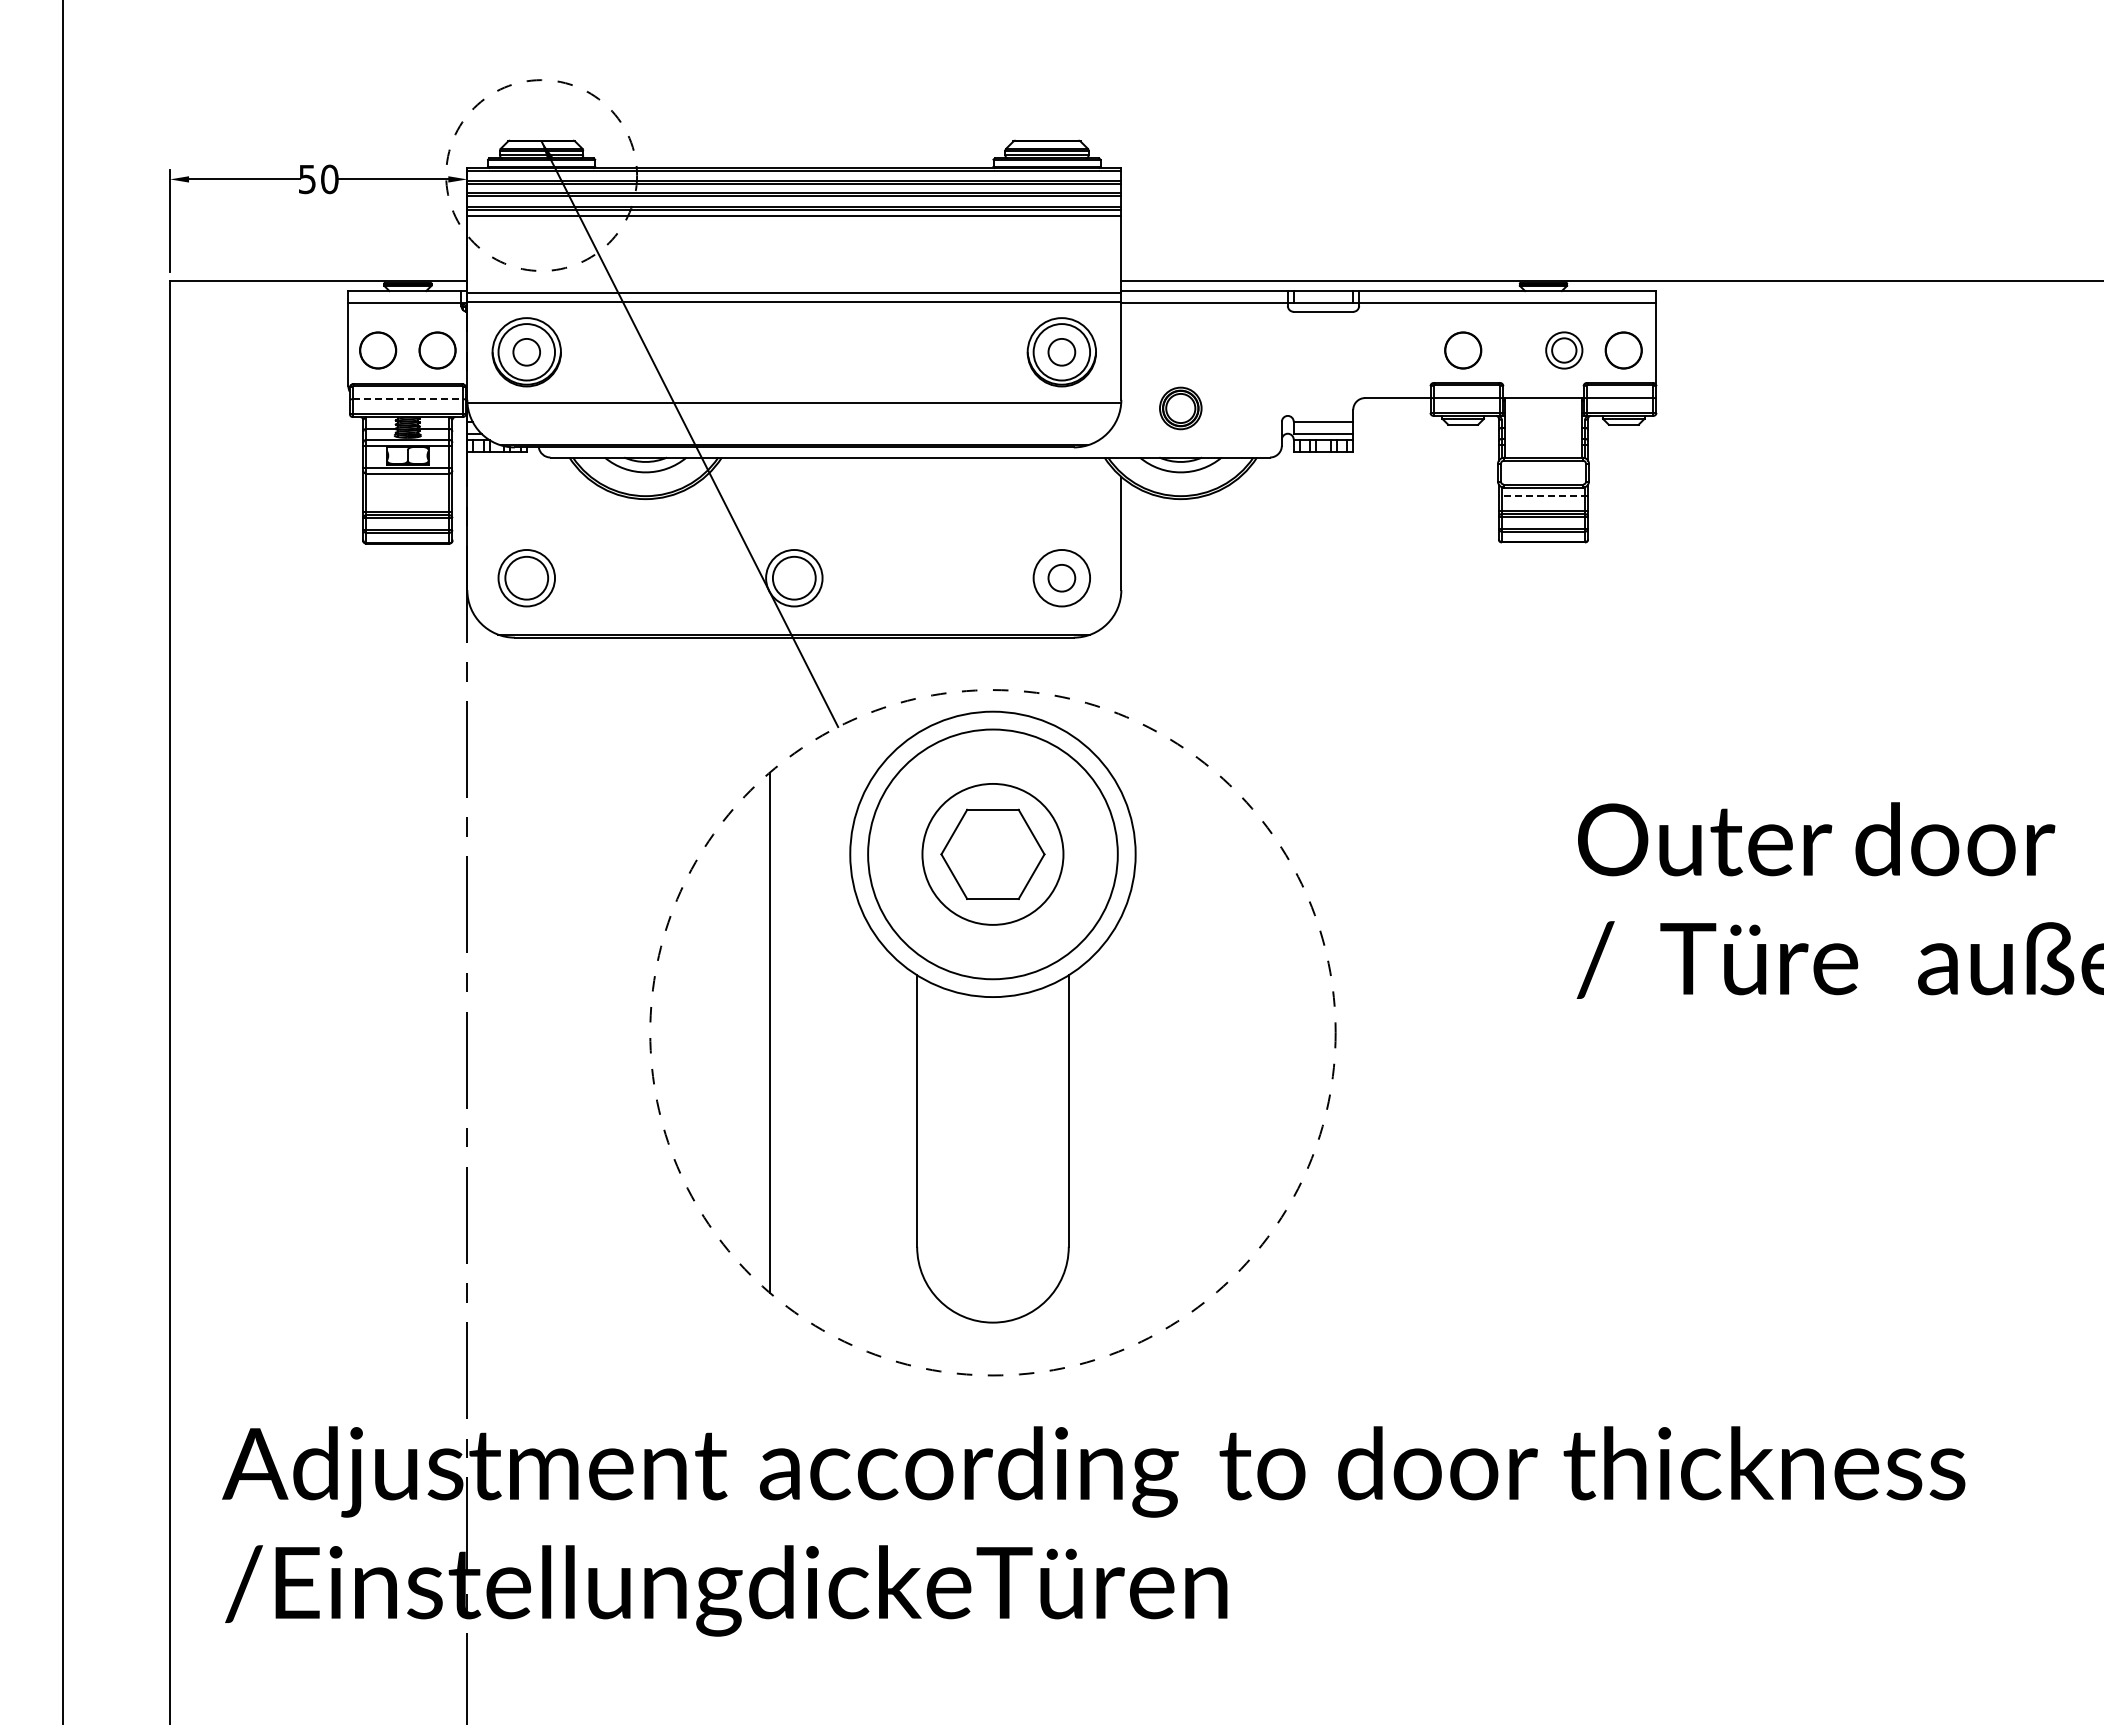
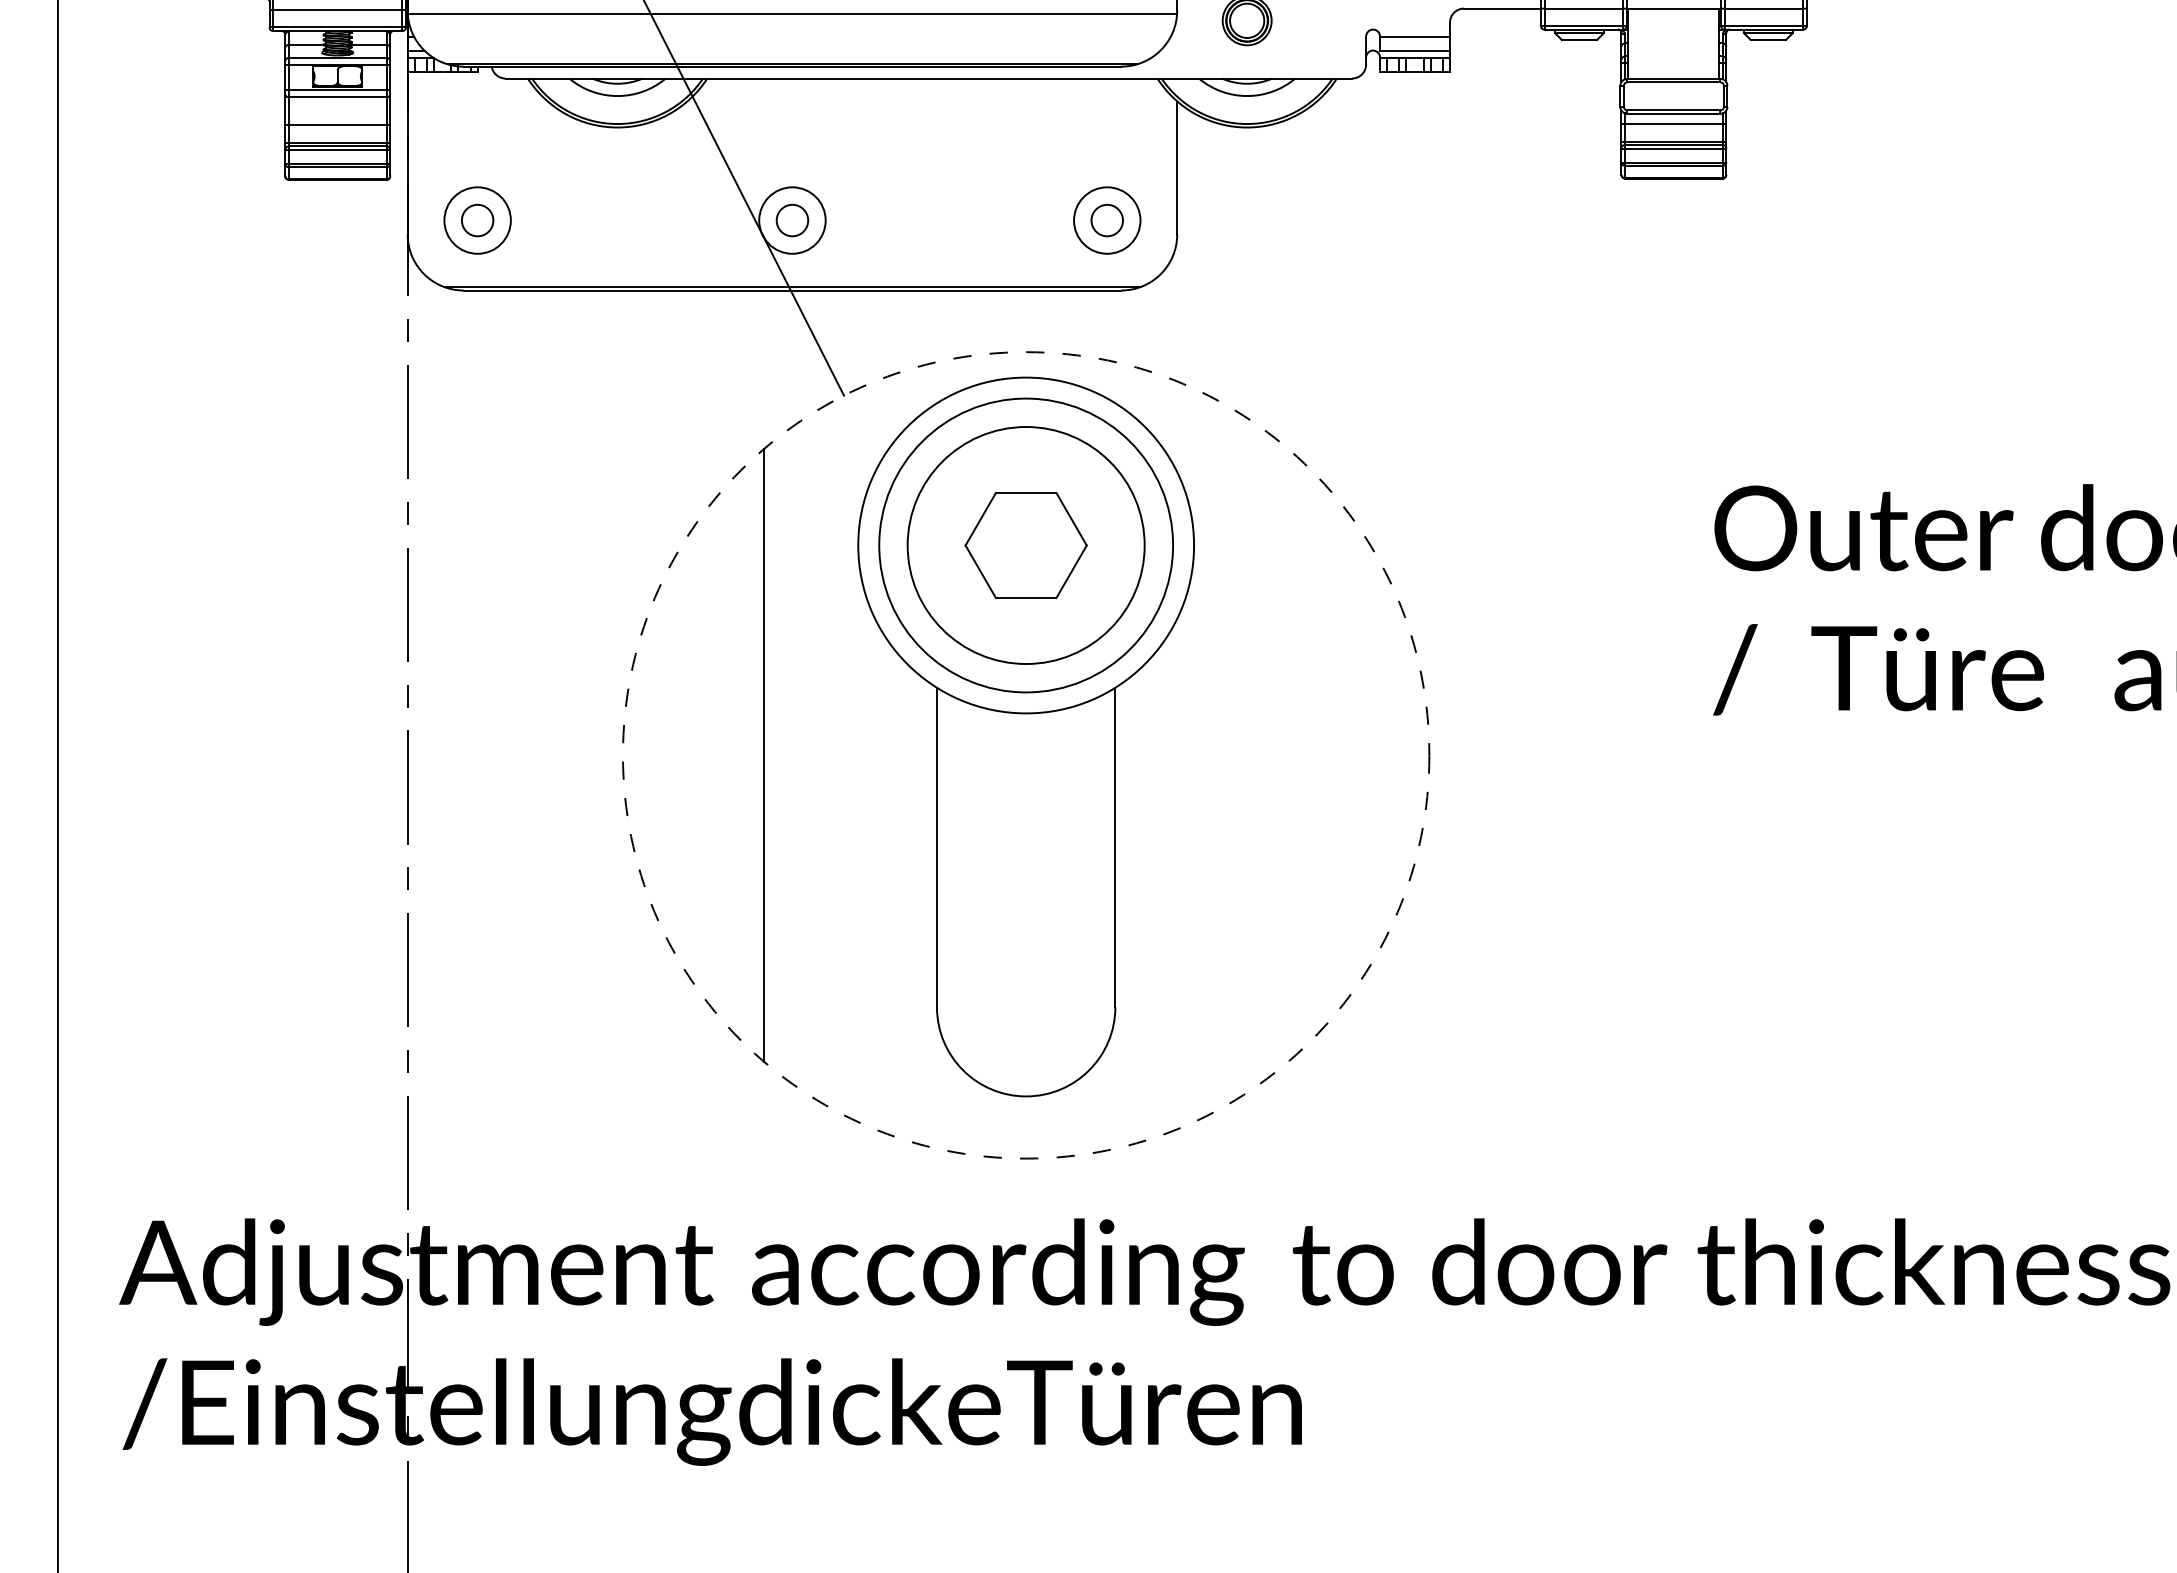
line: (407, 399) -> (337, 10), dashed -> solid
line: (1543, 496) -> (1673, 124), dashed -> solid
line: (407, 497) -> (337, 125), added
circle: (526, 577) -> (477, 219), size x0.62
circle: (793, 577) -> (791, 219), size x0.62
circle: (992, 854) -> (1025, 545), size x1.43

